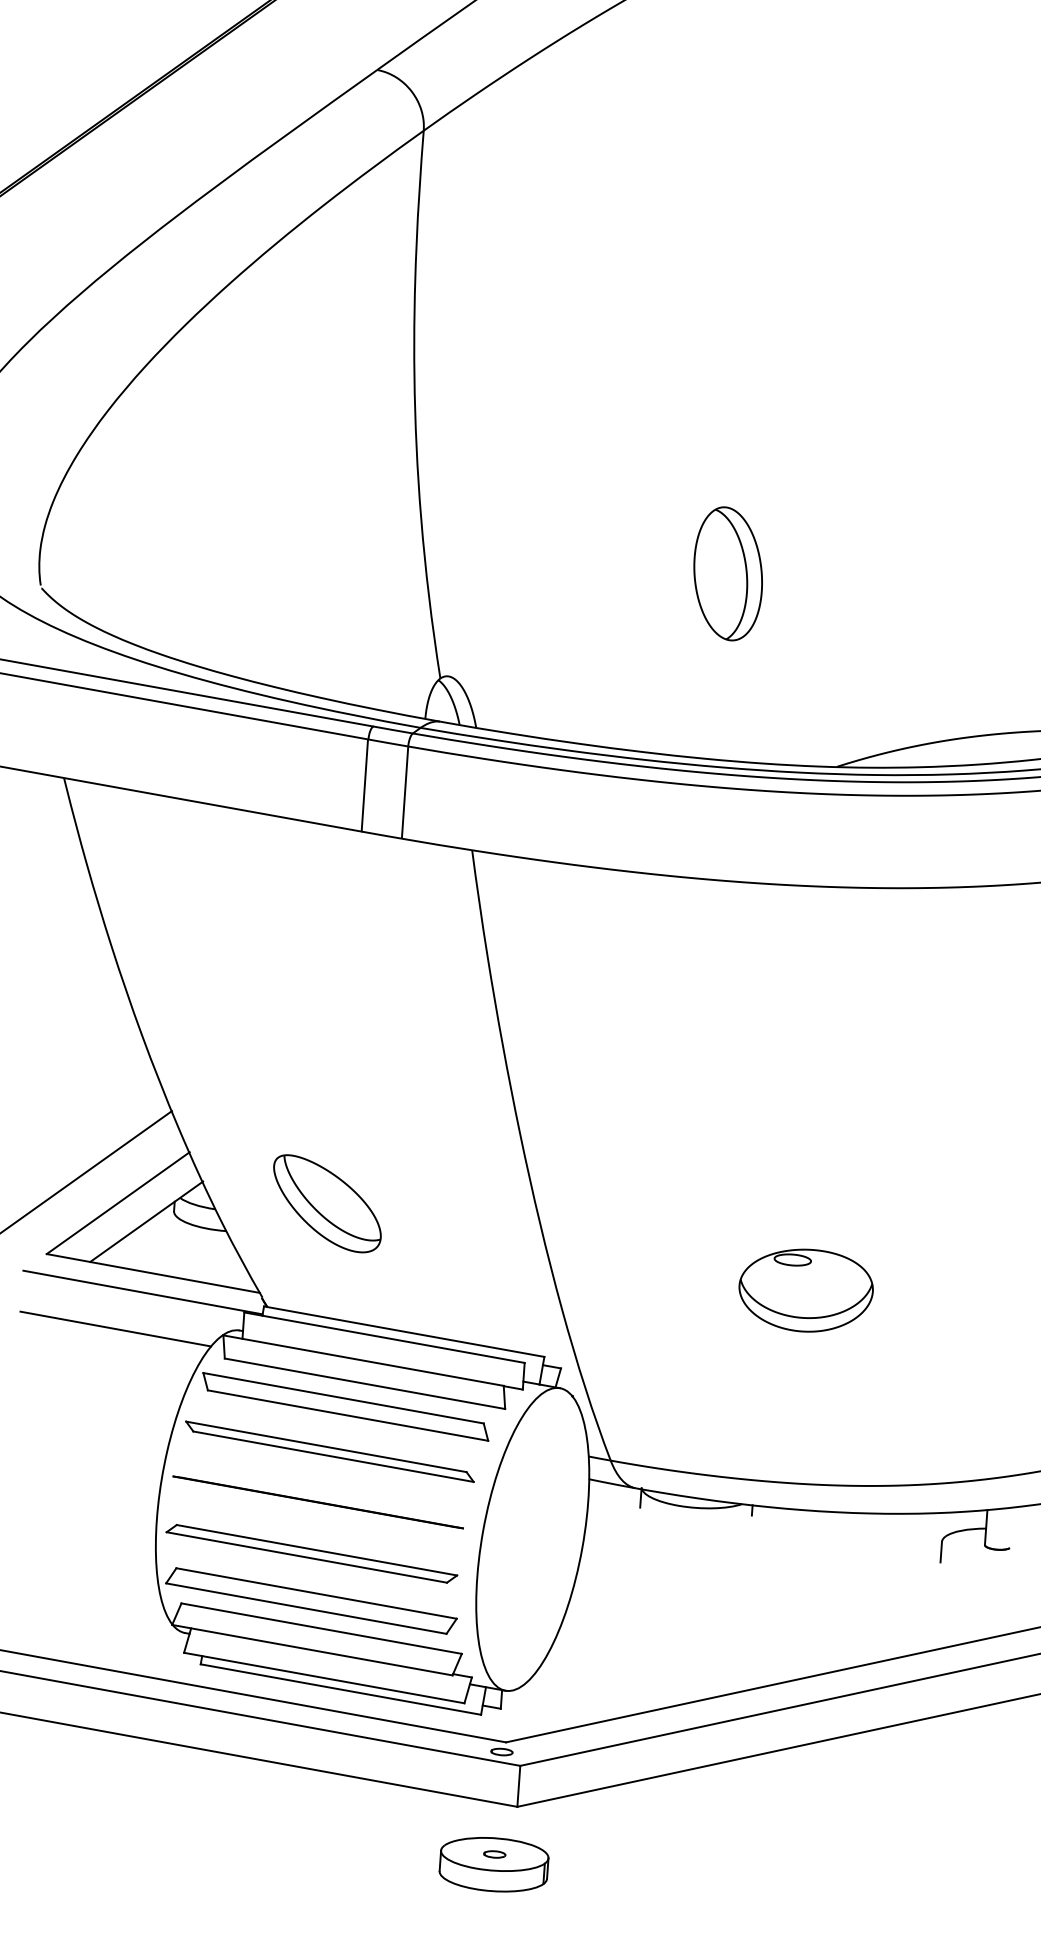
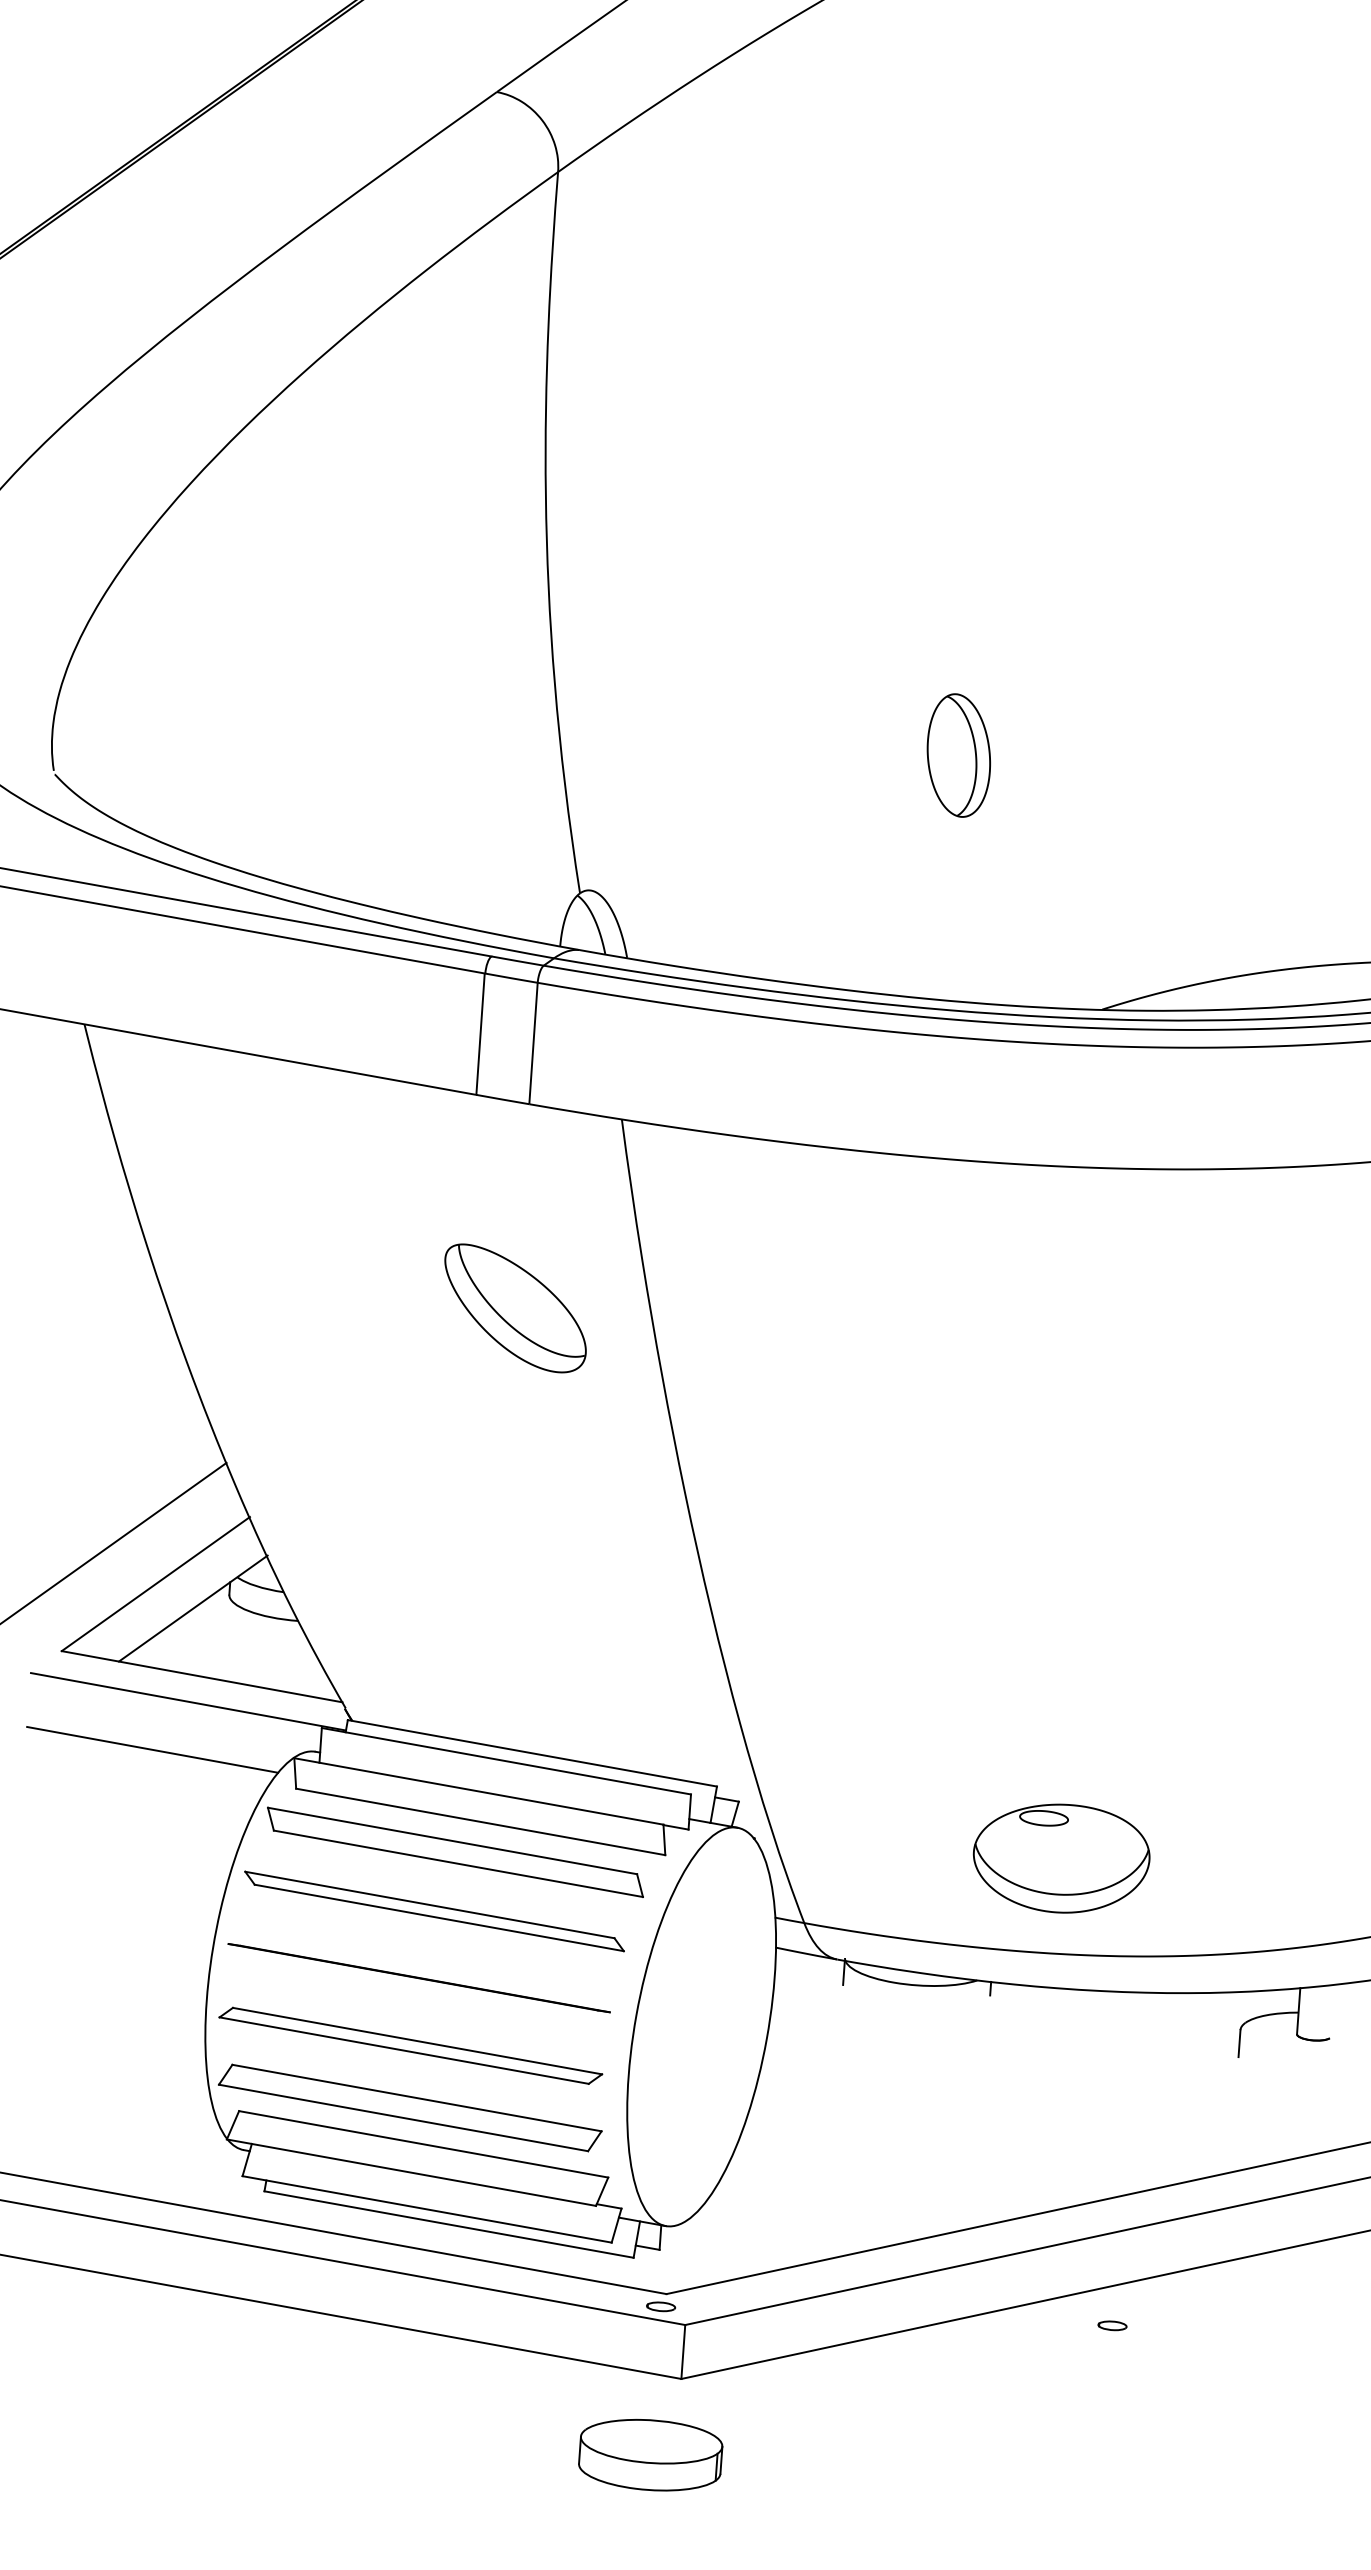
part: (727, 573) -> (958, 755), size x0.7
part: (327, 1203) -> (515, 1308), moved
part: (805, 1290) -> (1060, 1858), moved
part: (494, 1854) -> (1112, 2325), moved

